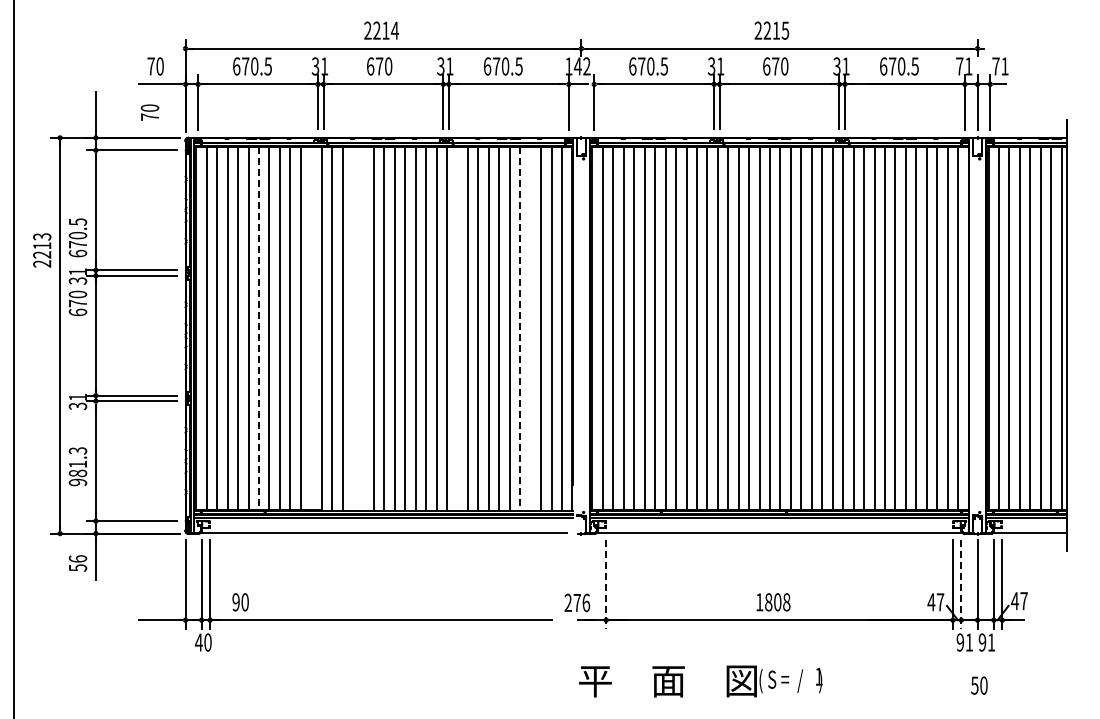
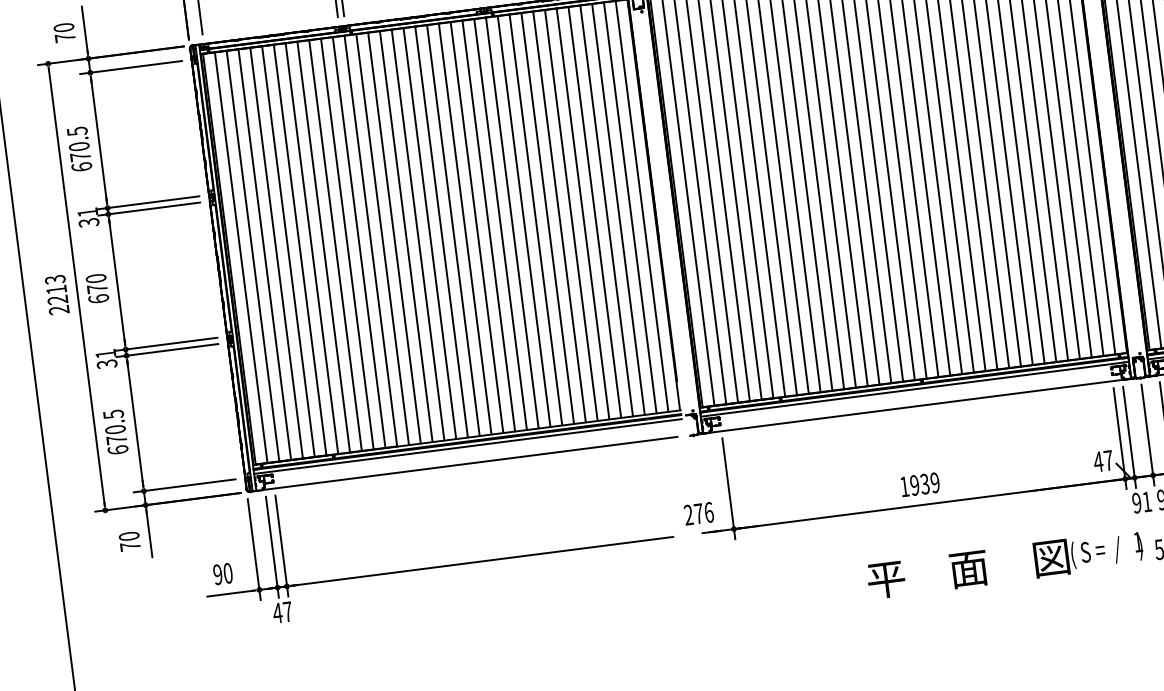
text: (149, 112) -> (64, 32), moved
text: (77, 237) -> (78, 148), moved
text: (42, 250) -> (57, 294), moved
text: (77, 303) -> (96, 288), moved
line: (259, 328) -> (300, 250), dashed -> solid
line: (311, 328) -> (359, 242), added
line: (353, 328) -> (406, 236), added
line: (363, 328) -> (418, 235), added
line: (457, 328) -> (524, 221), added
line: (520, 328) -> (595, 212), dashed -> solid
line: (530, 328) -> (606, 210), added
text: (77, 466) -> (115, 432), 981.3 -> 670.5
text: (77, 563) -> (129, 541), 56 -> 70
line: (606, 584) -> (729, 488), dashed -> solid
line: (961, 584) -> (1129, 437), dashed -> solid
text: (240, 602) -> (222, 574), moved
text: (777, 602) -> (924, 484), 1808 -> 1939
text: (207, 642) -> (287, 611), 40 -> 47
text: (700, 681) -> (1005, 564), moved

